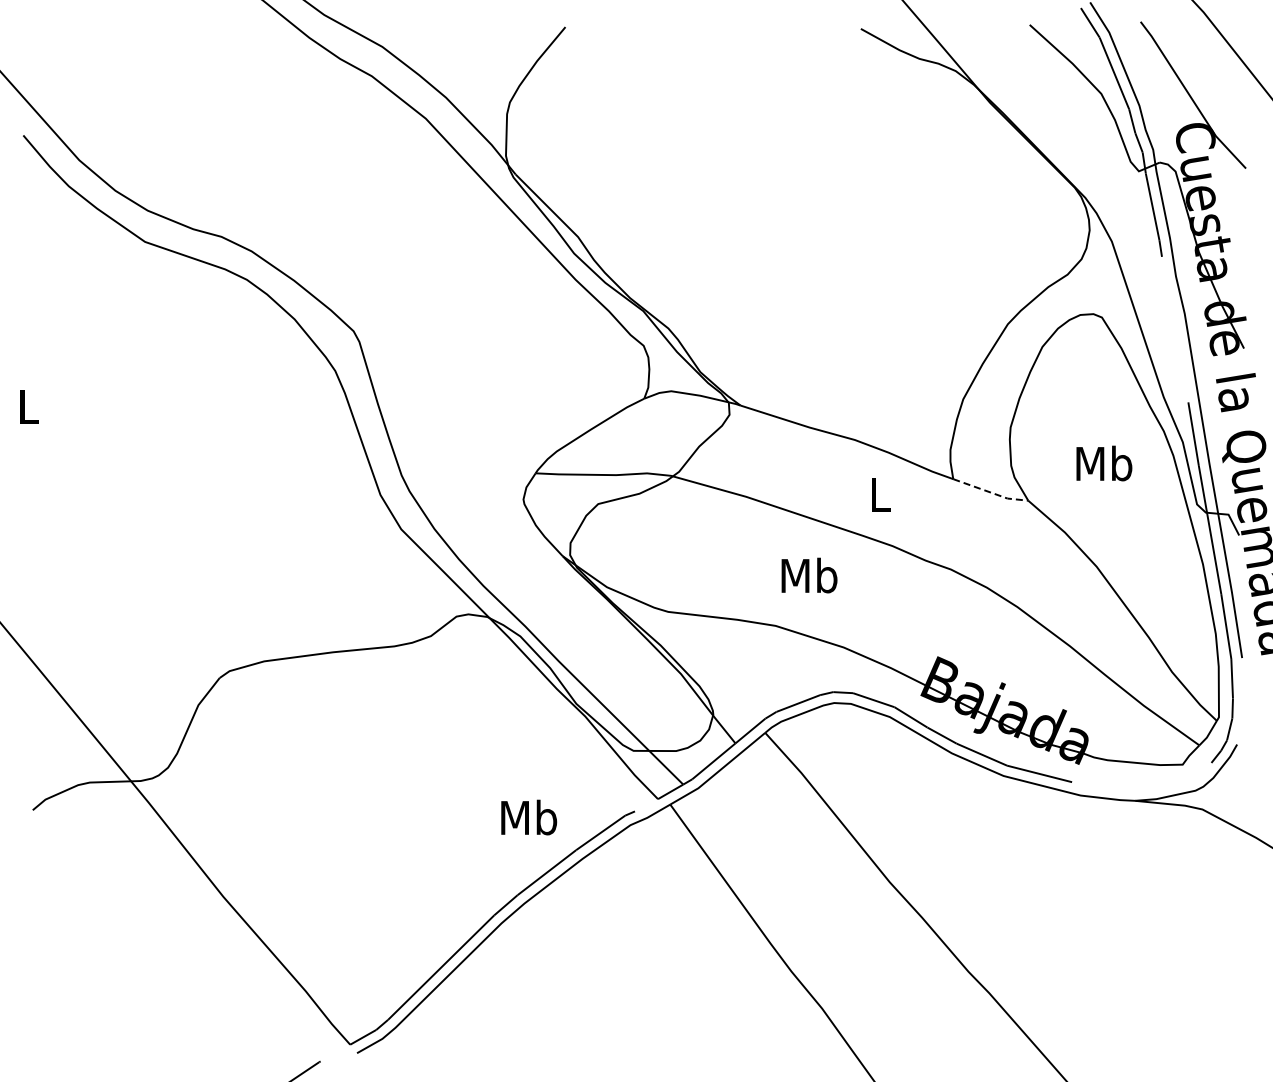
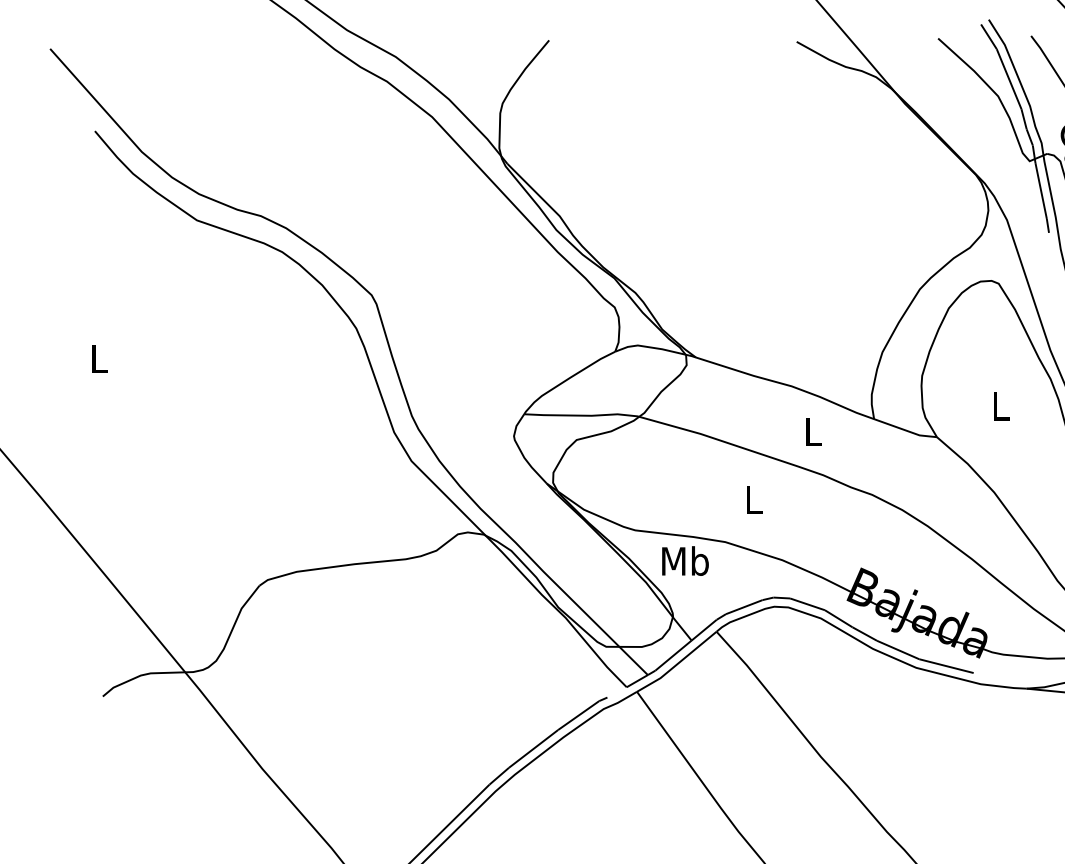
text: (1104, 463) -> (1000, 406), Mb -> L
line: (990, 492) -> (905, 430), dashed -> solid
text: (809, 575) -> (753, 499), Mb -> L
text: (529, 817) -> (685, 561), moved

